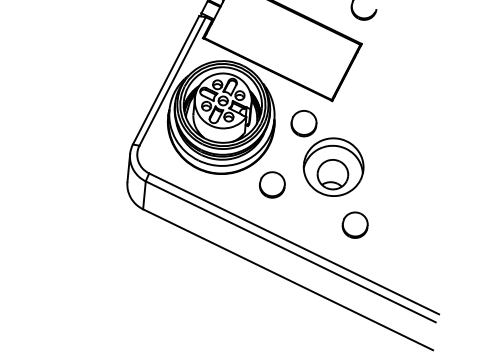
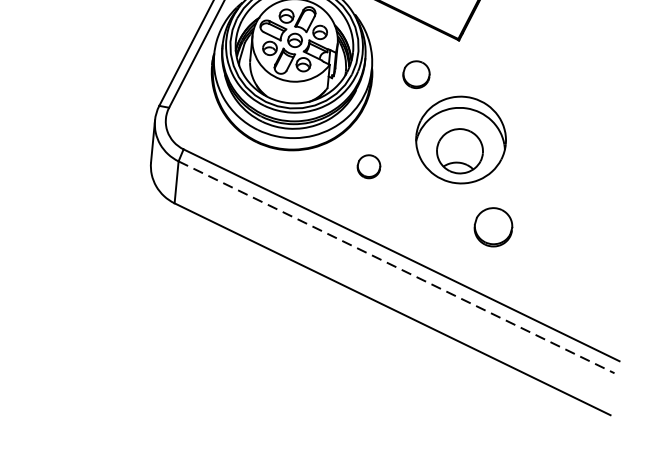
part: (303, 123) -> (415, 74), size x0.7
part: (272, 184) -> (369, 166), size x0.6
line: (291, 252) -> (397, 268), solid -> dashed

